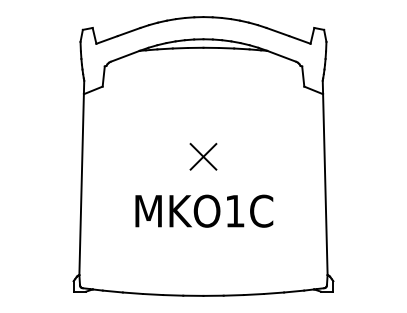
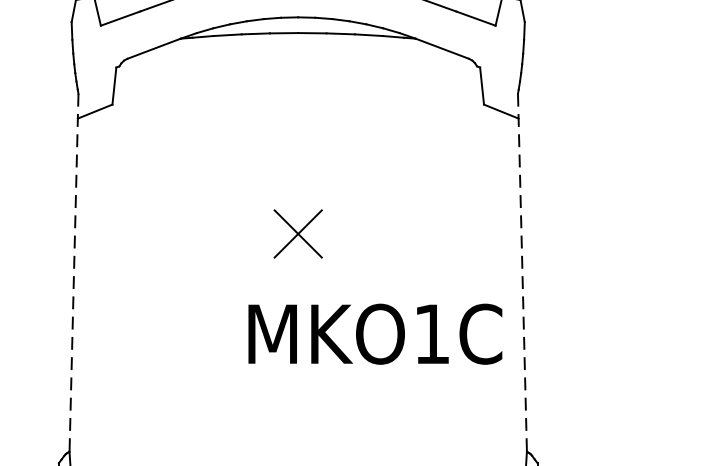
line: (81, 178) -> (73, 273), solid -> dashed
line: (325, 178) -> (523, 273), solid -> dashed
text: (204, 210) -> (375, 332), moved

